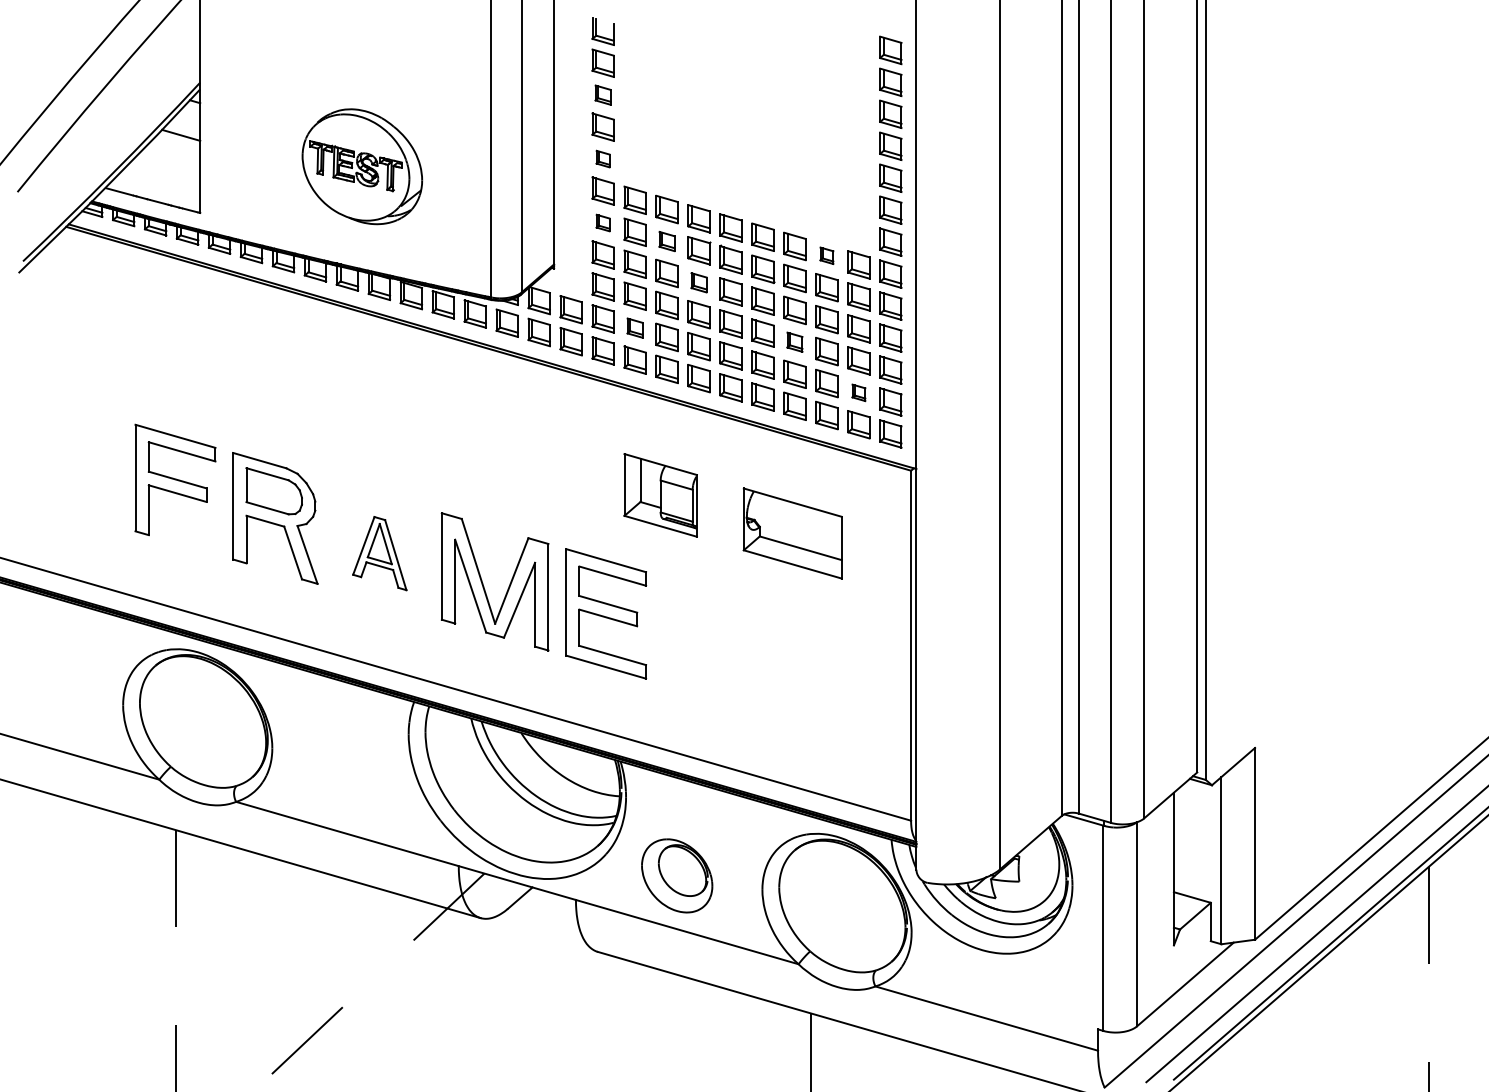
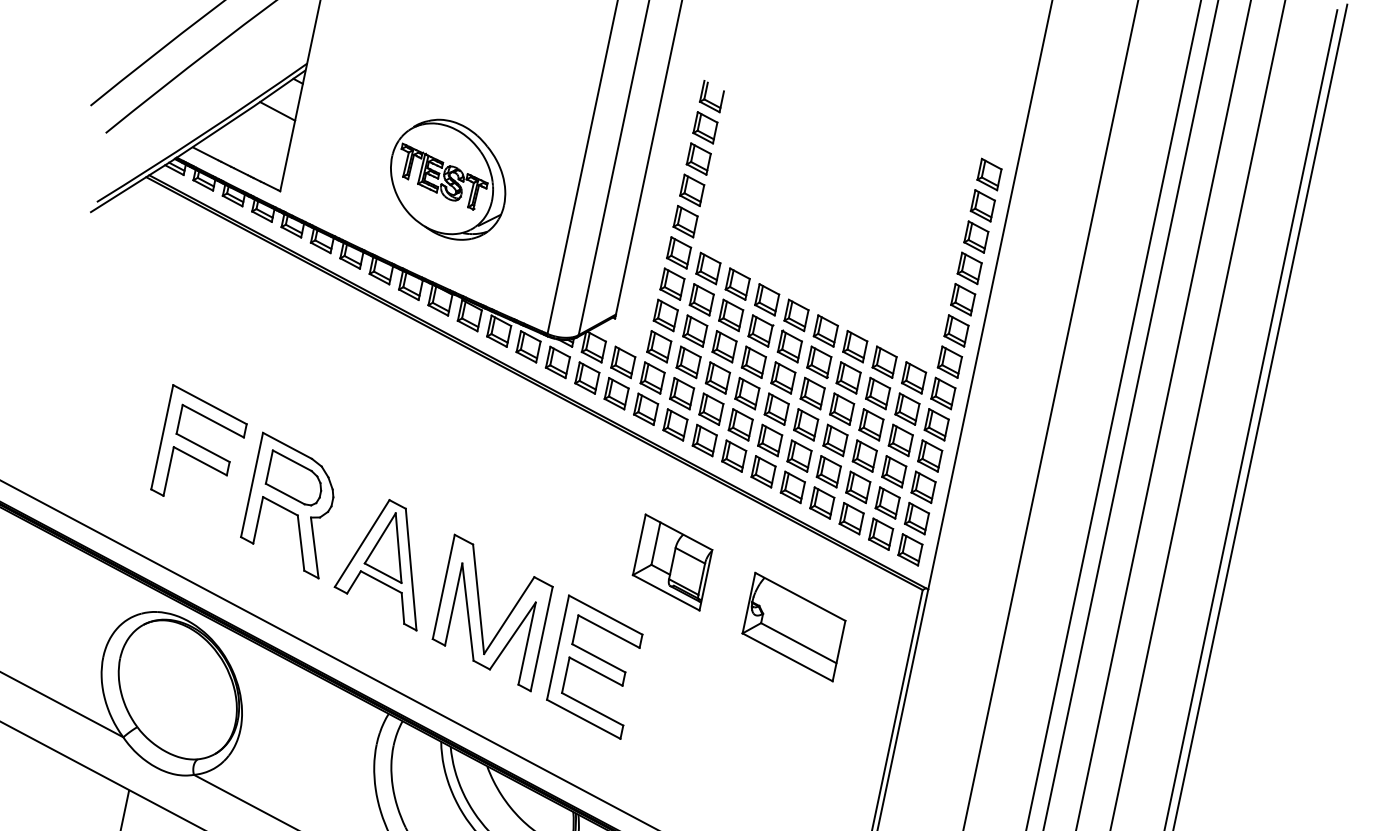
part: (602, 94) -> (698, 158), size x1.43
part: (602, 158) -> (685, 220), size x1.67
part: (602, 222) -> (671, 283), size x1.67
part: (666, 241) -> (730, 315), size x1.43
part: (826, 255) -> (884, 361), size x1.67
part: (698, 282) -> (753, 361), size x1.43
part: (634, 327) -> (681, 392), size x1.43
part: (794, 341) -> (835, 439), size x1.43
part: (858, 392) -> (887, 502), size x1.67
part: (379, 553) -> (385, 561), size x1.67

